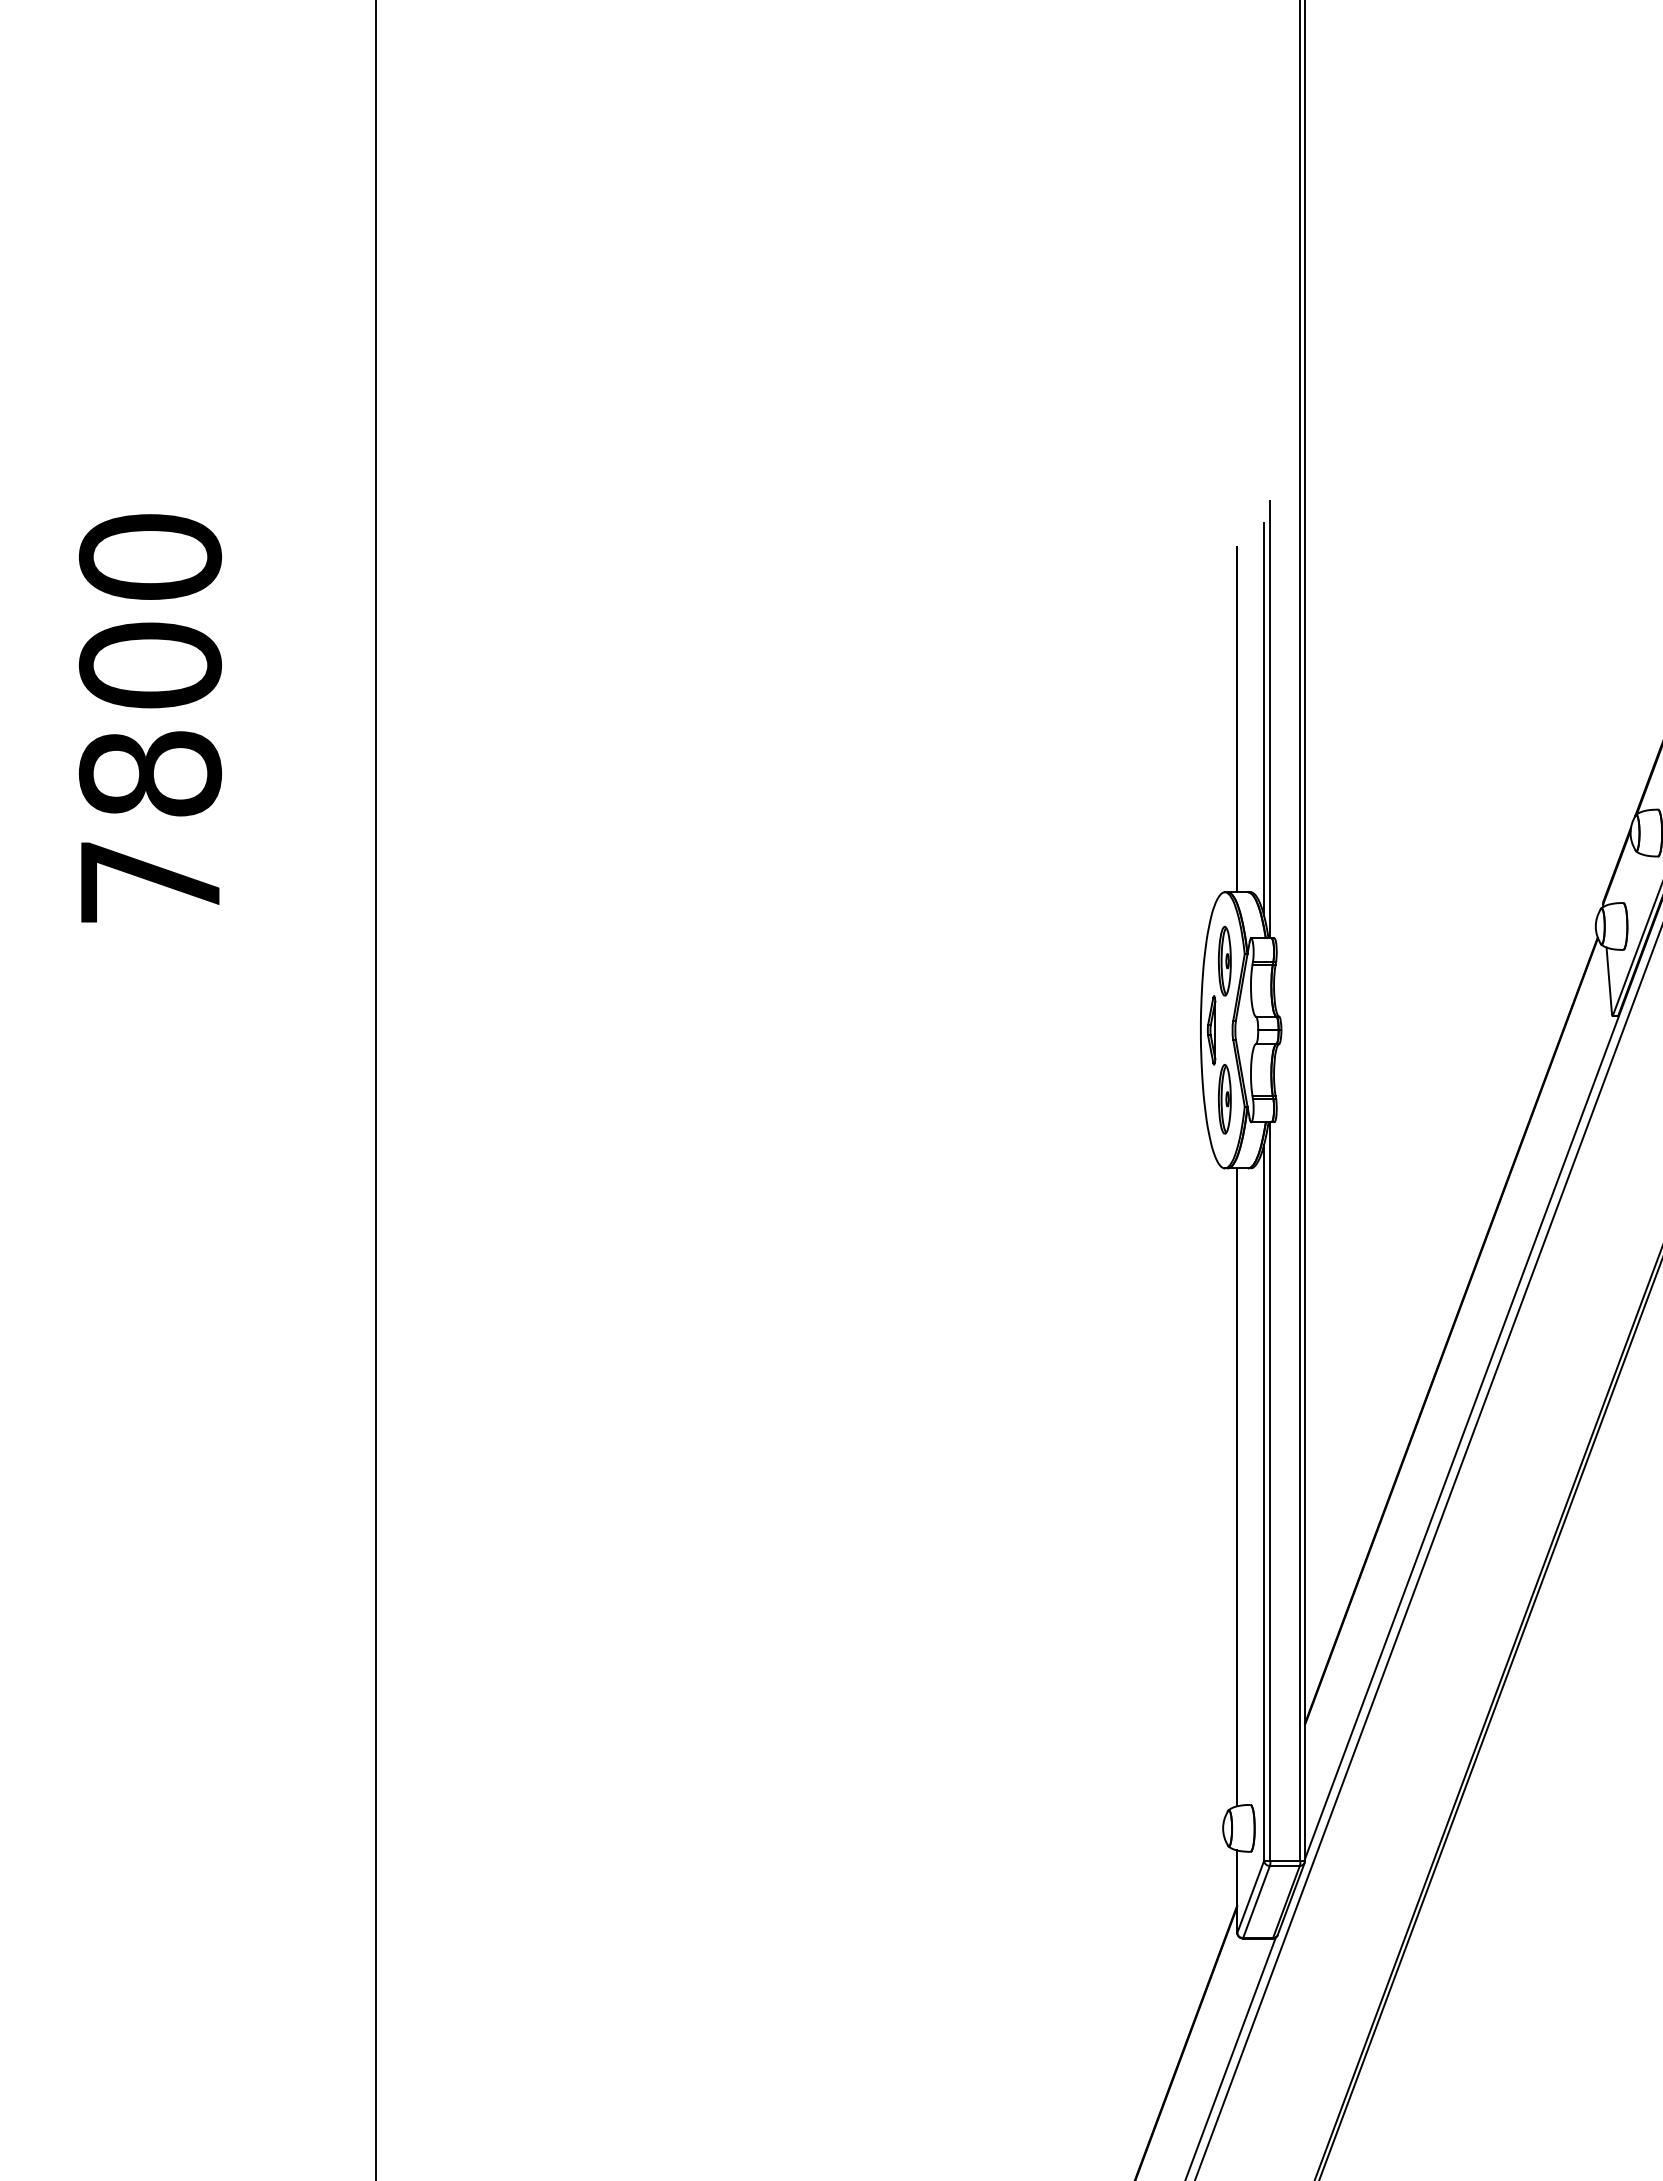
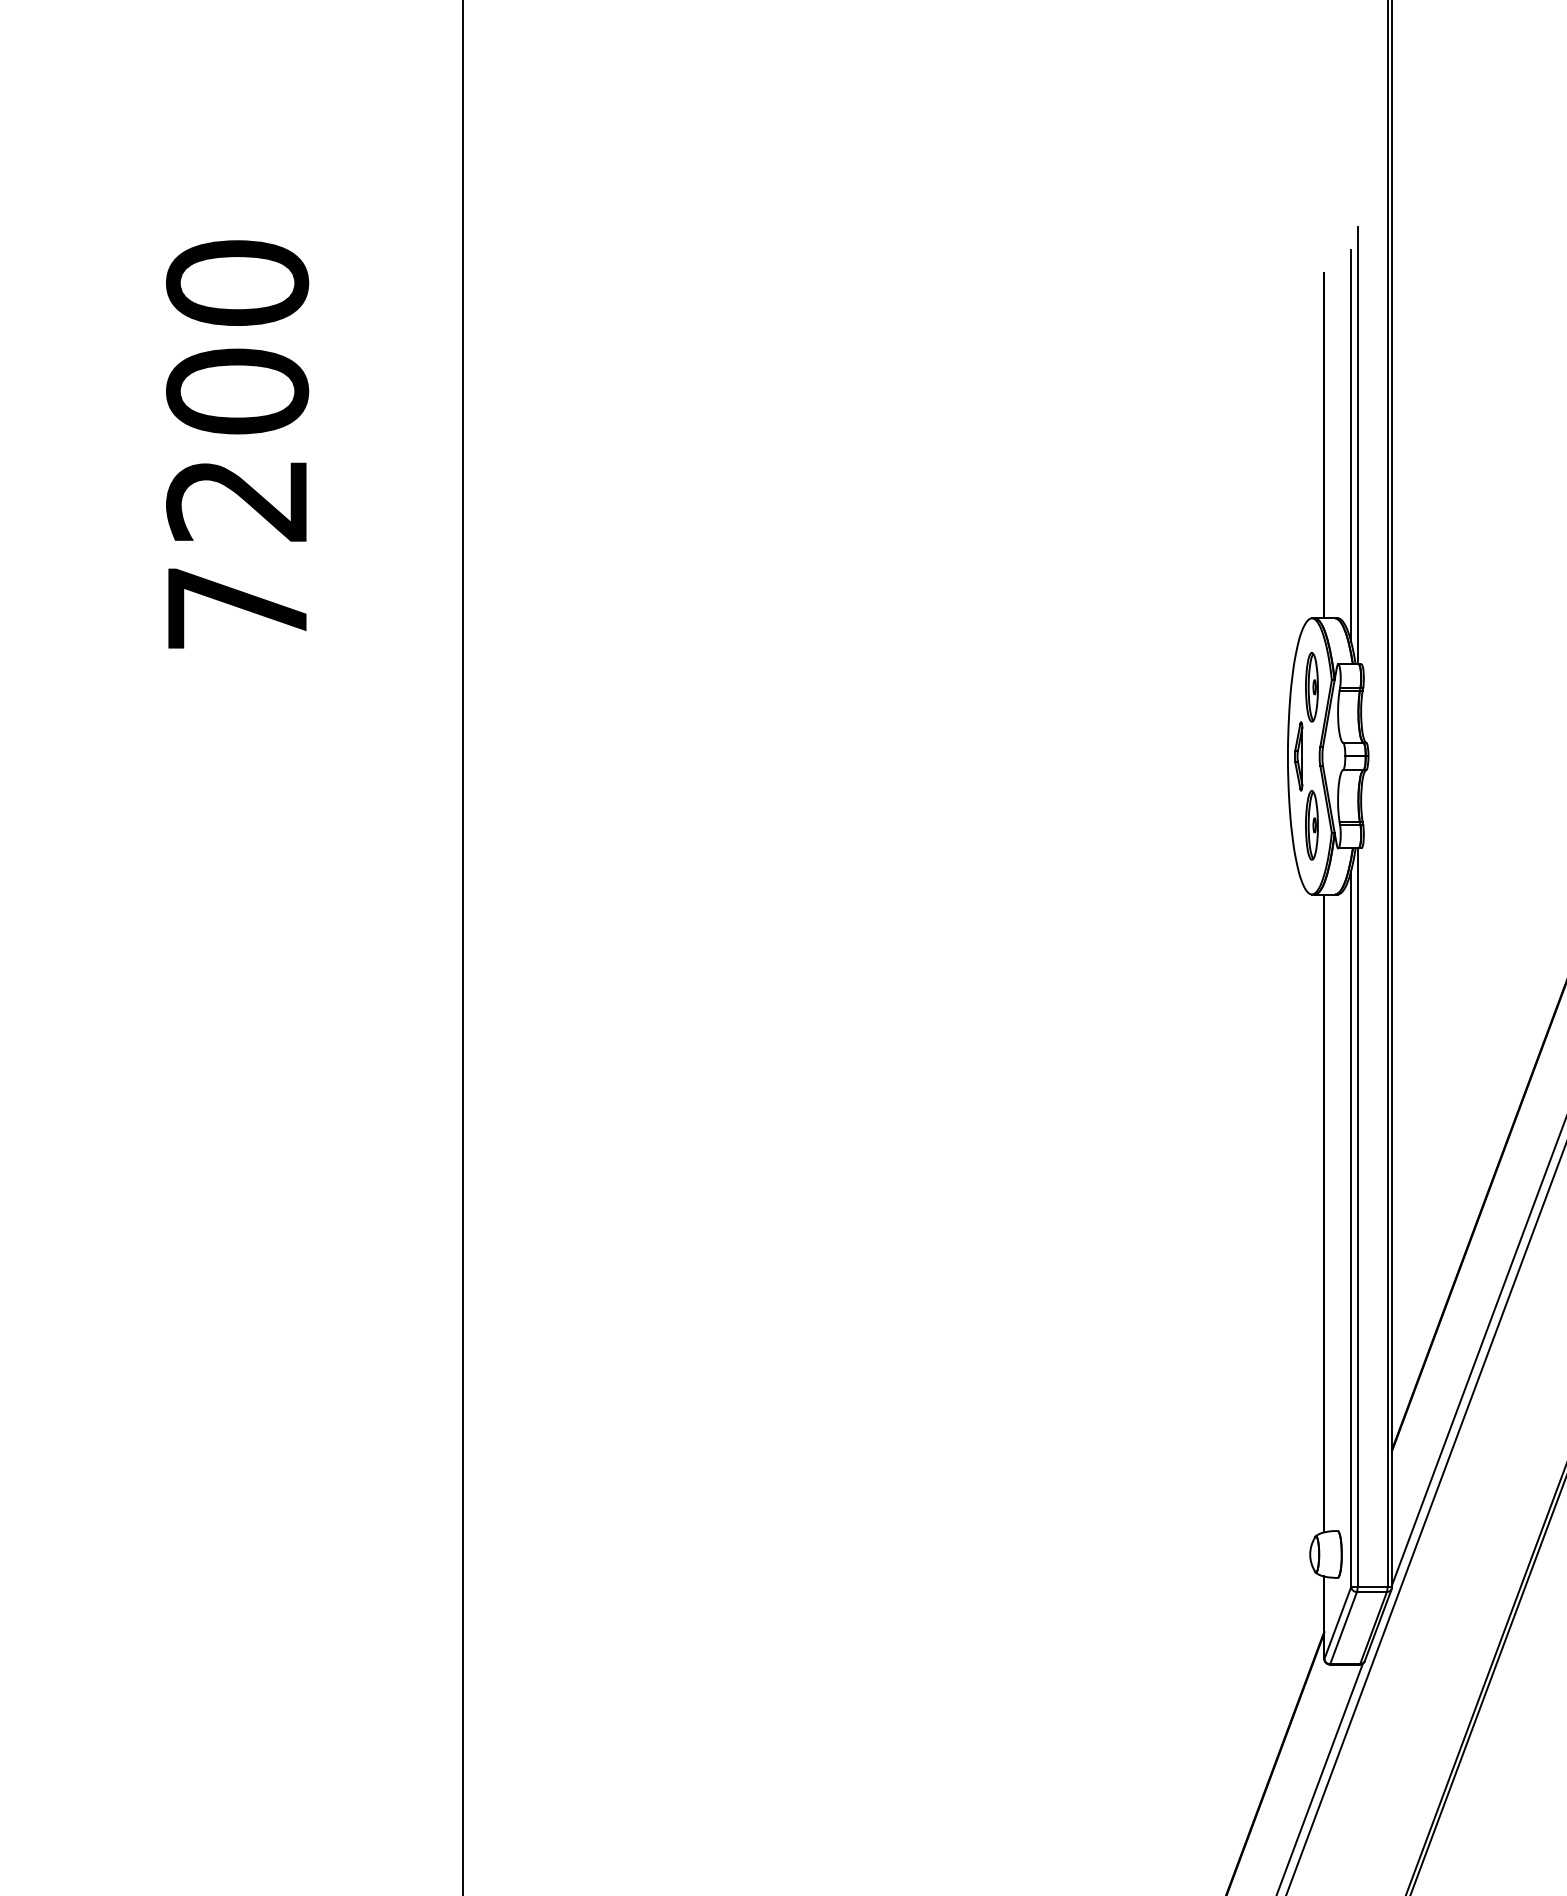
text: (150, 773) -> (237, 499), 7800 -> 7200

